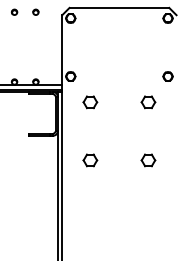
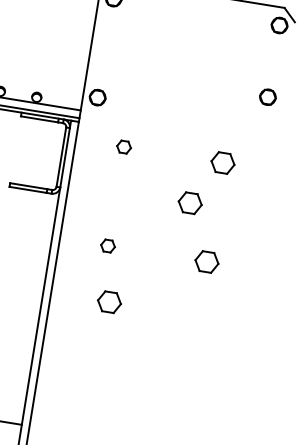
part: (167, 76) -> (266, 96), moved
part: (90, 102) -> (124, 147), size x0.6
part: (133, 128) -> (190, 203), added
part: (90, 160) -> (108, 246), size x0.6
part: (96, 192) -> (109, 302), added

